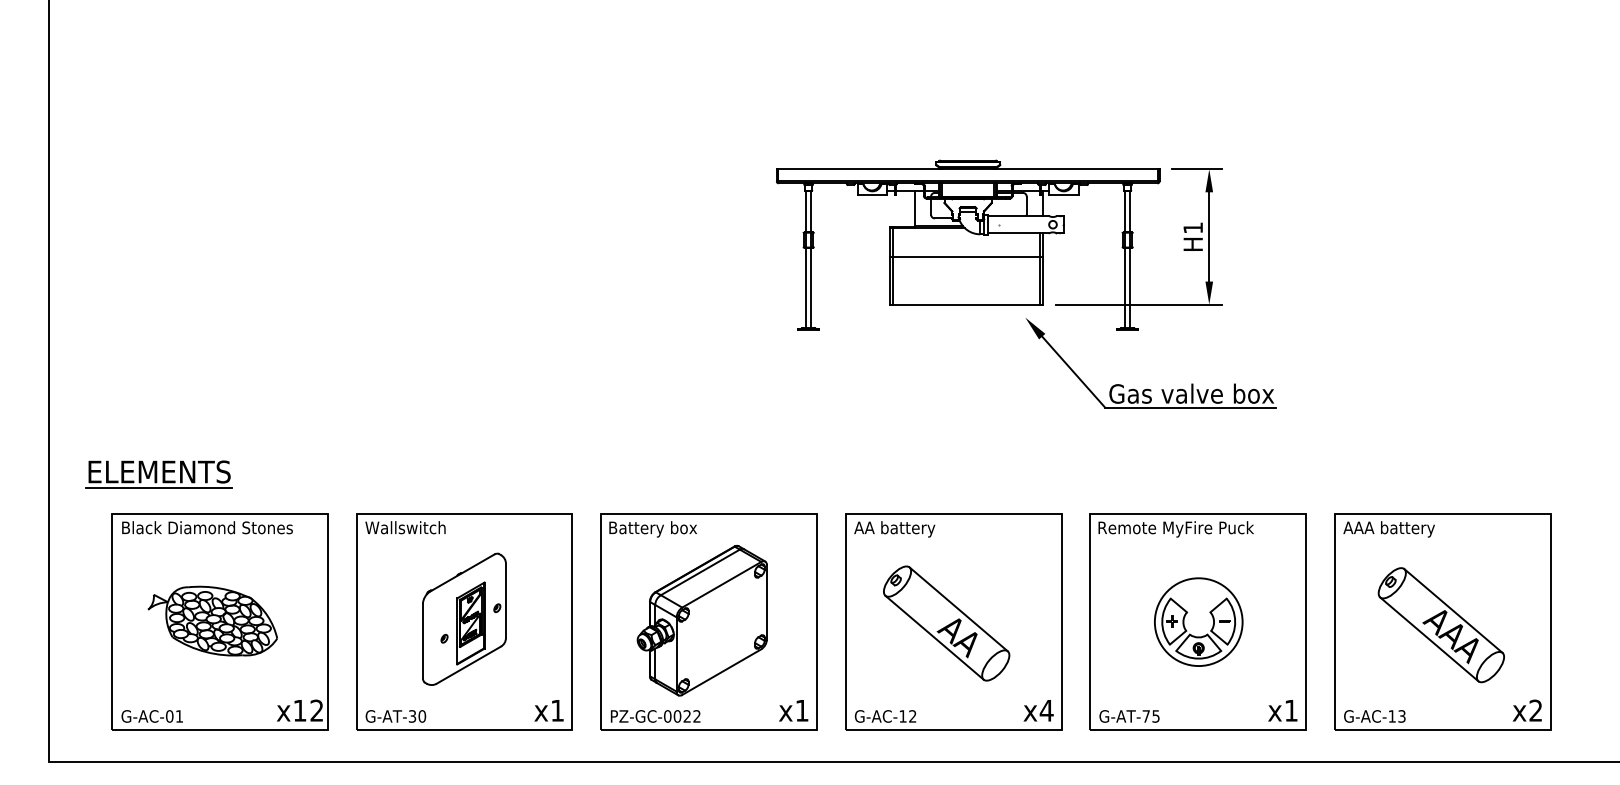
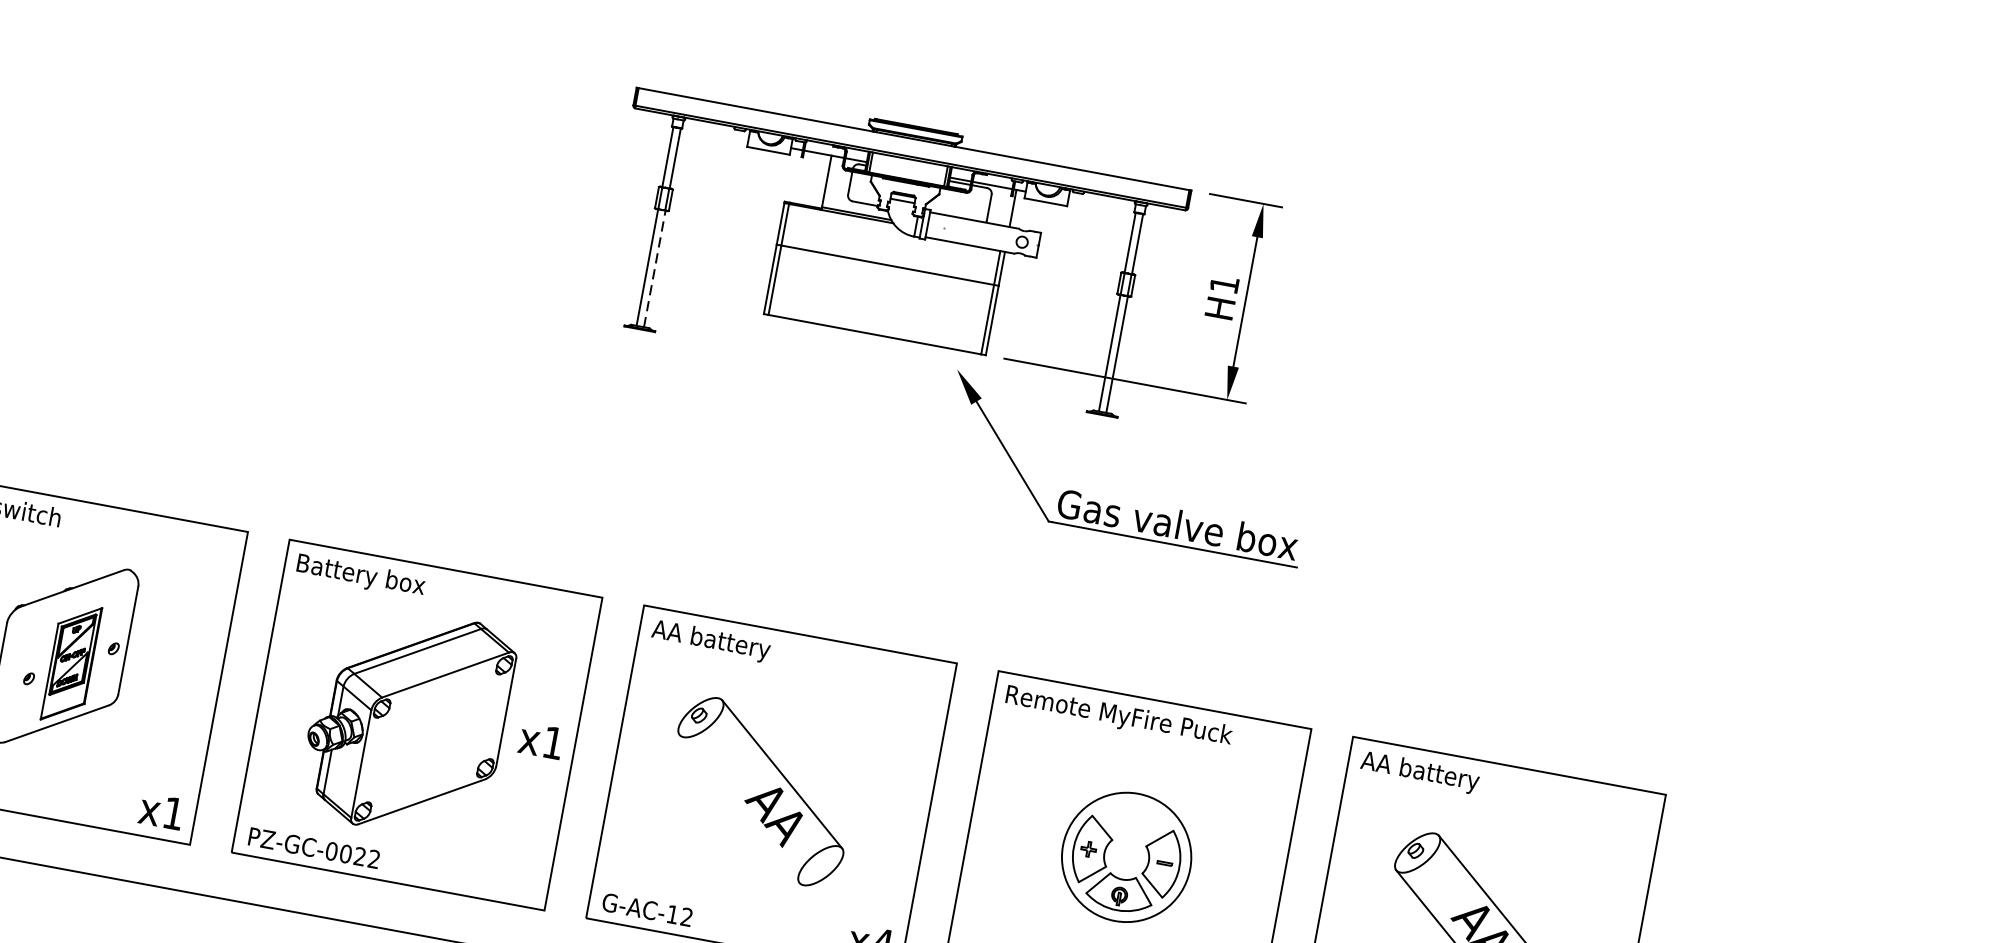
line: (811, 287) -> (655, 268), solid -> dashed
text: (1399, 529) -> (1442, 777), AAA battery -> AA battery
line: (934, 637) -> (739, 808), removed
text: (793, 710) -> (540, 740), moved

